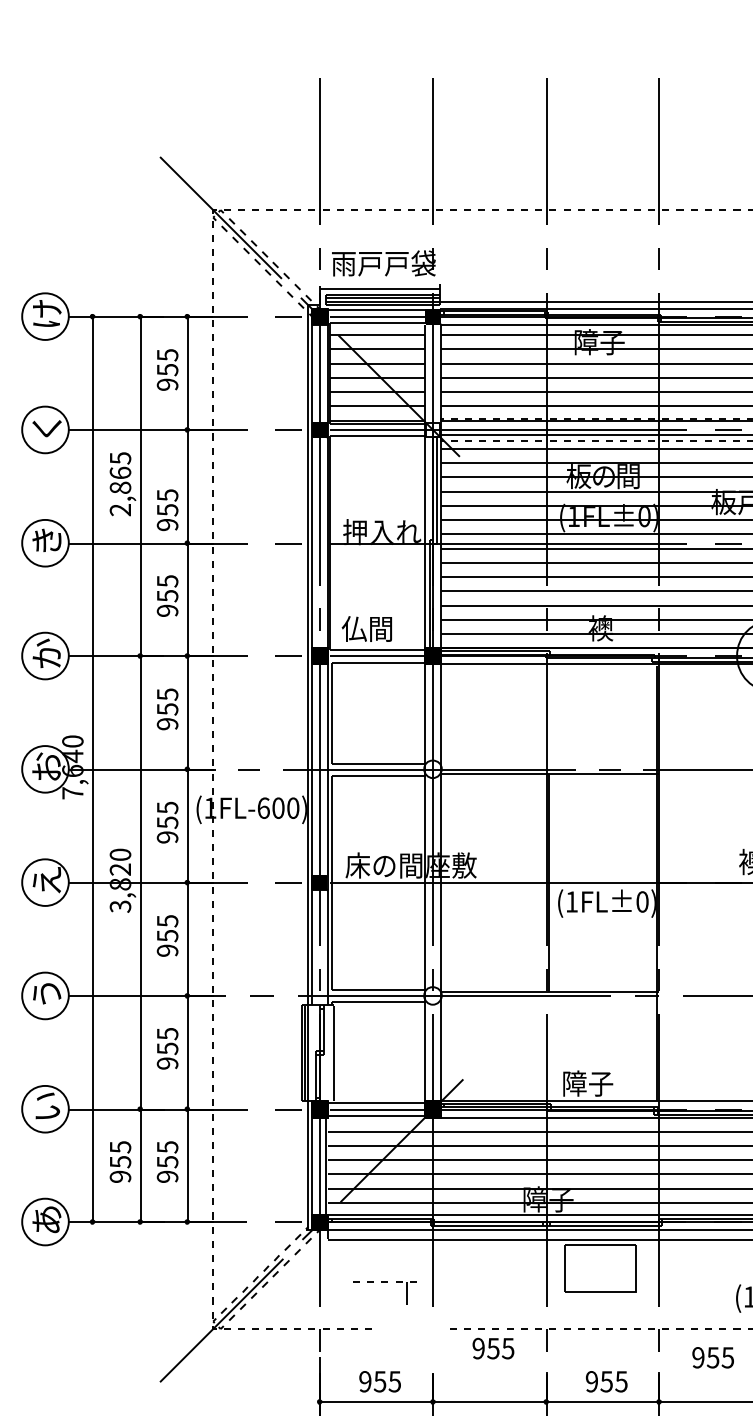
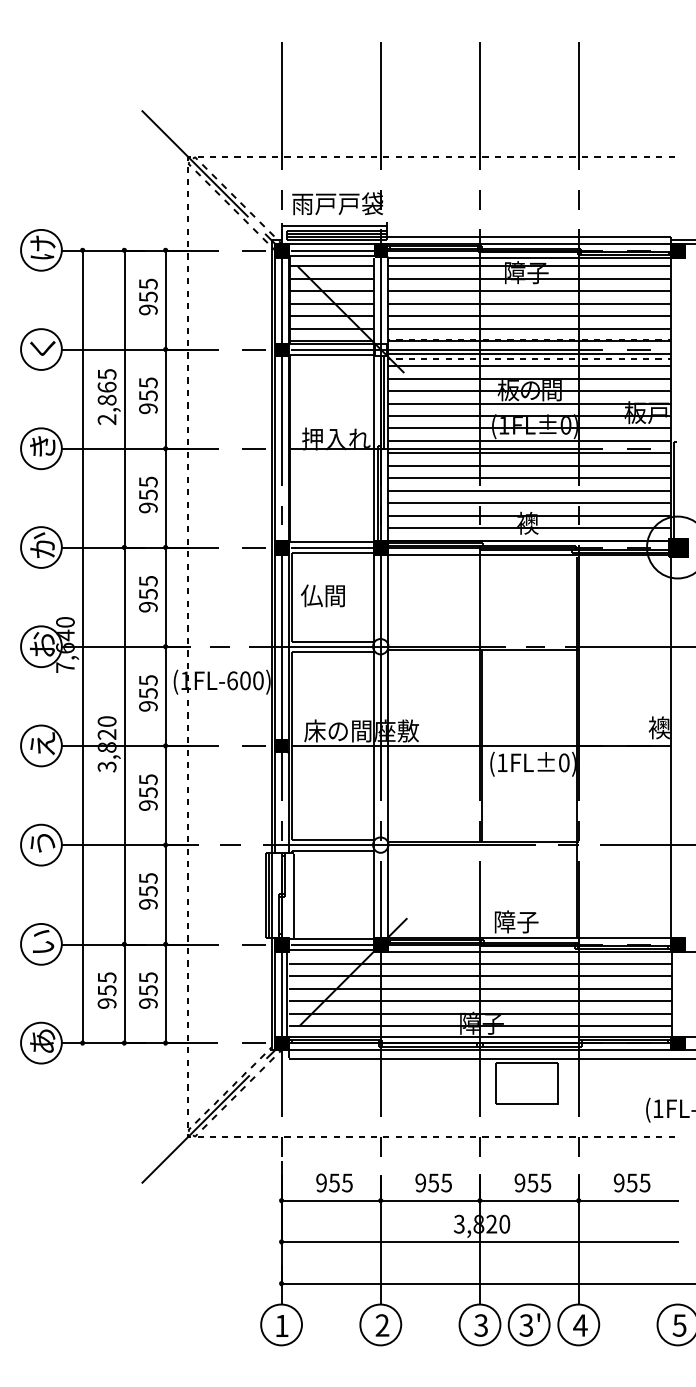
text: (167, 509) -> (148, 395), moved
text: (366, 628) -> (322, 595), moved
part: (384, 1282) -> (361, 1137), moved
text: (493, 1348) -> (433, 1182), moved
text: (712, 1357) -> (631, 1182), moved

